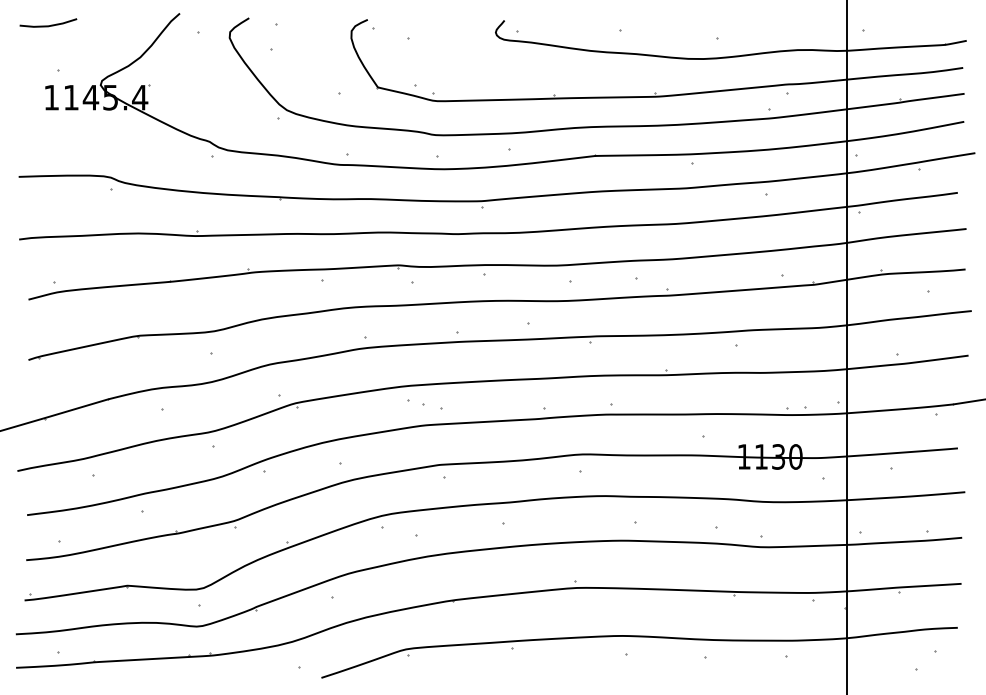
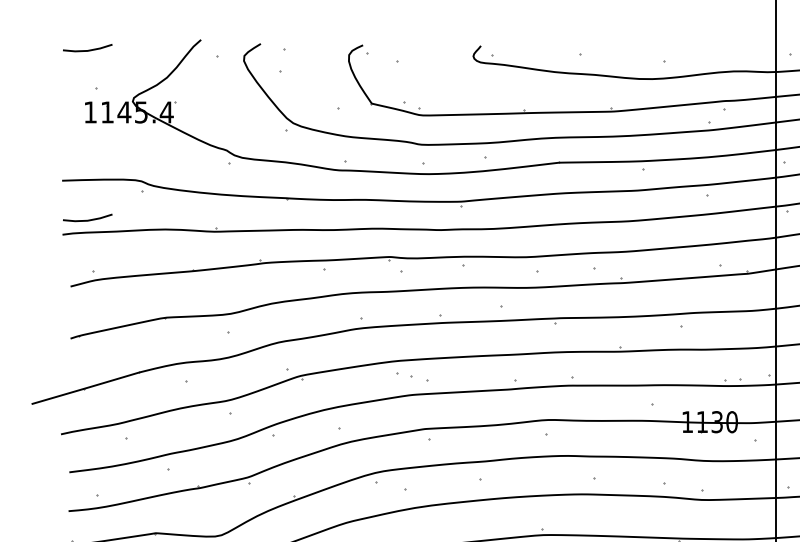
line: (48, 222) -> (87, 220), added

